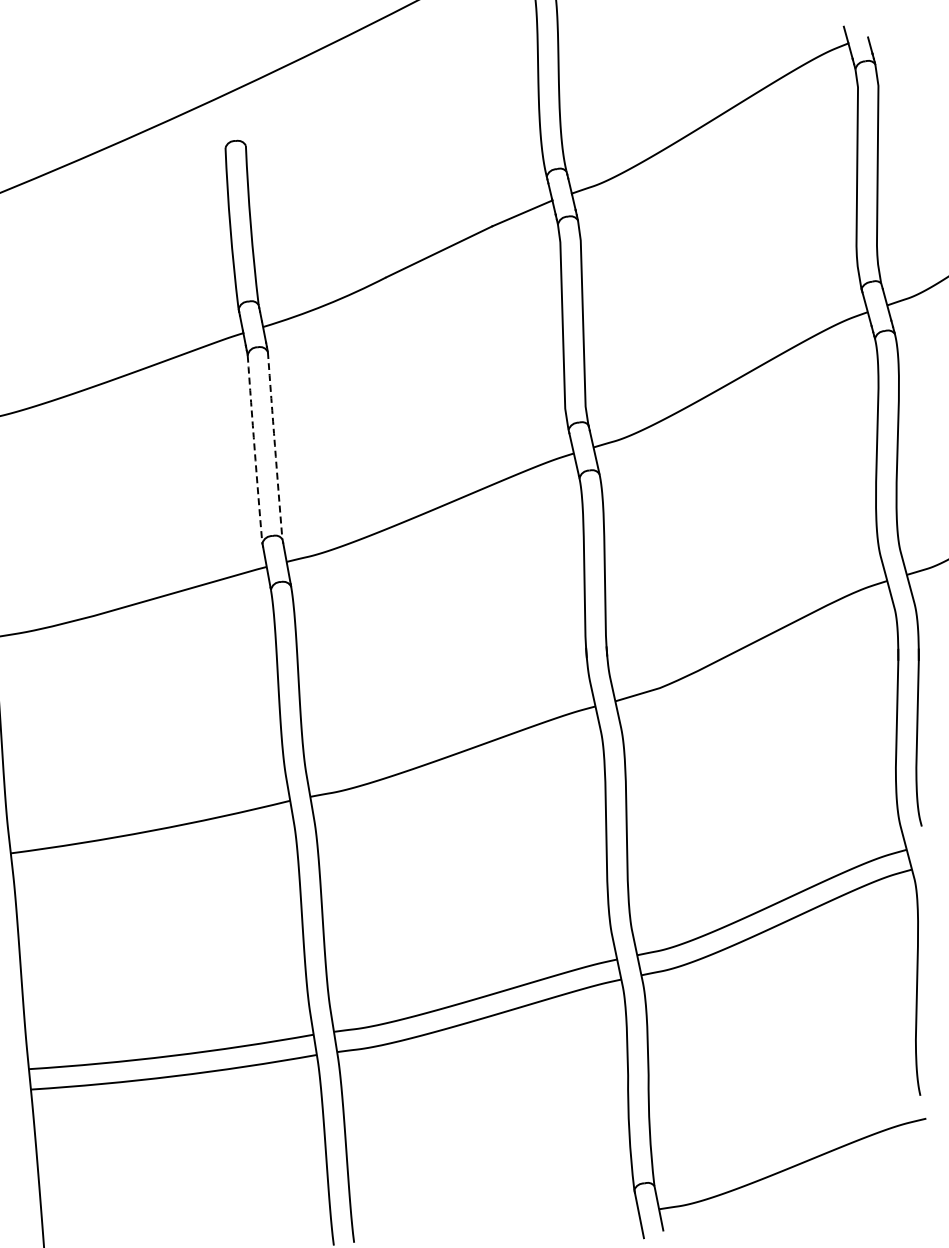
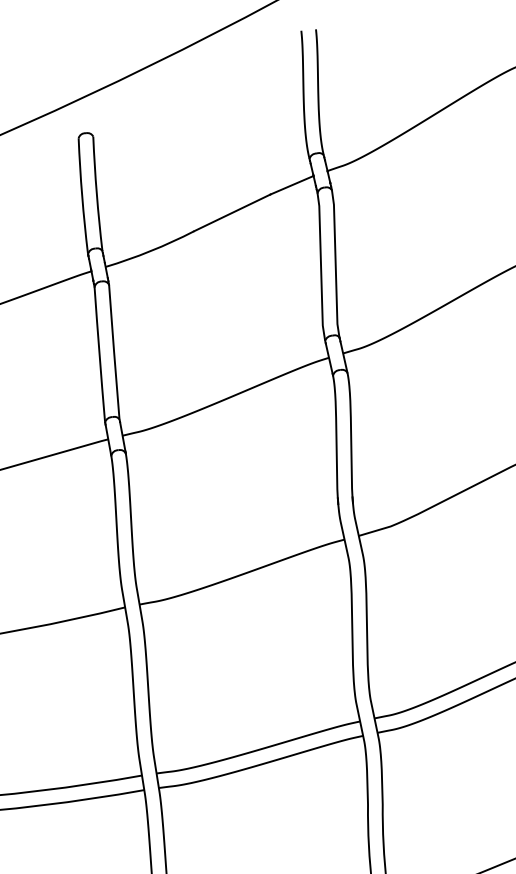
arc: (274, 445) -> (113, 352), dashed -> solid
arc: (254, 449) -> (99, 354), dashed -> solid

